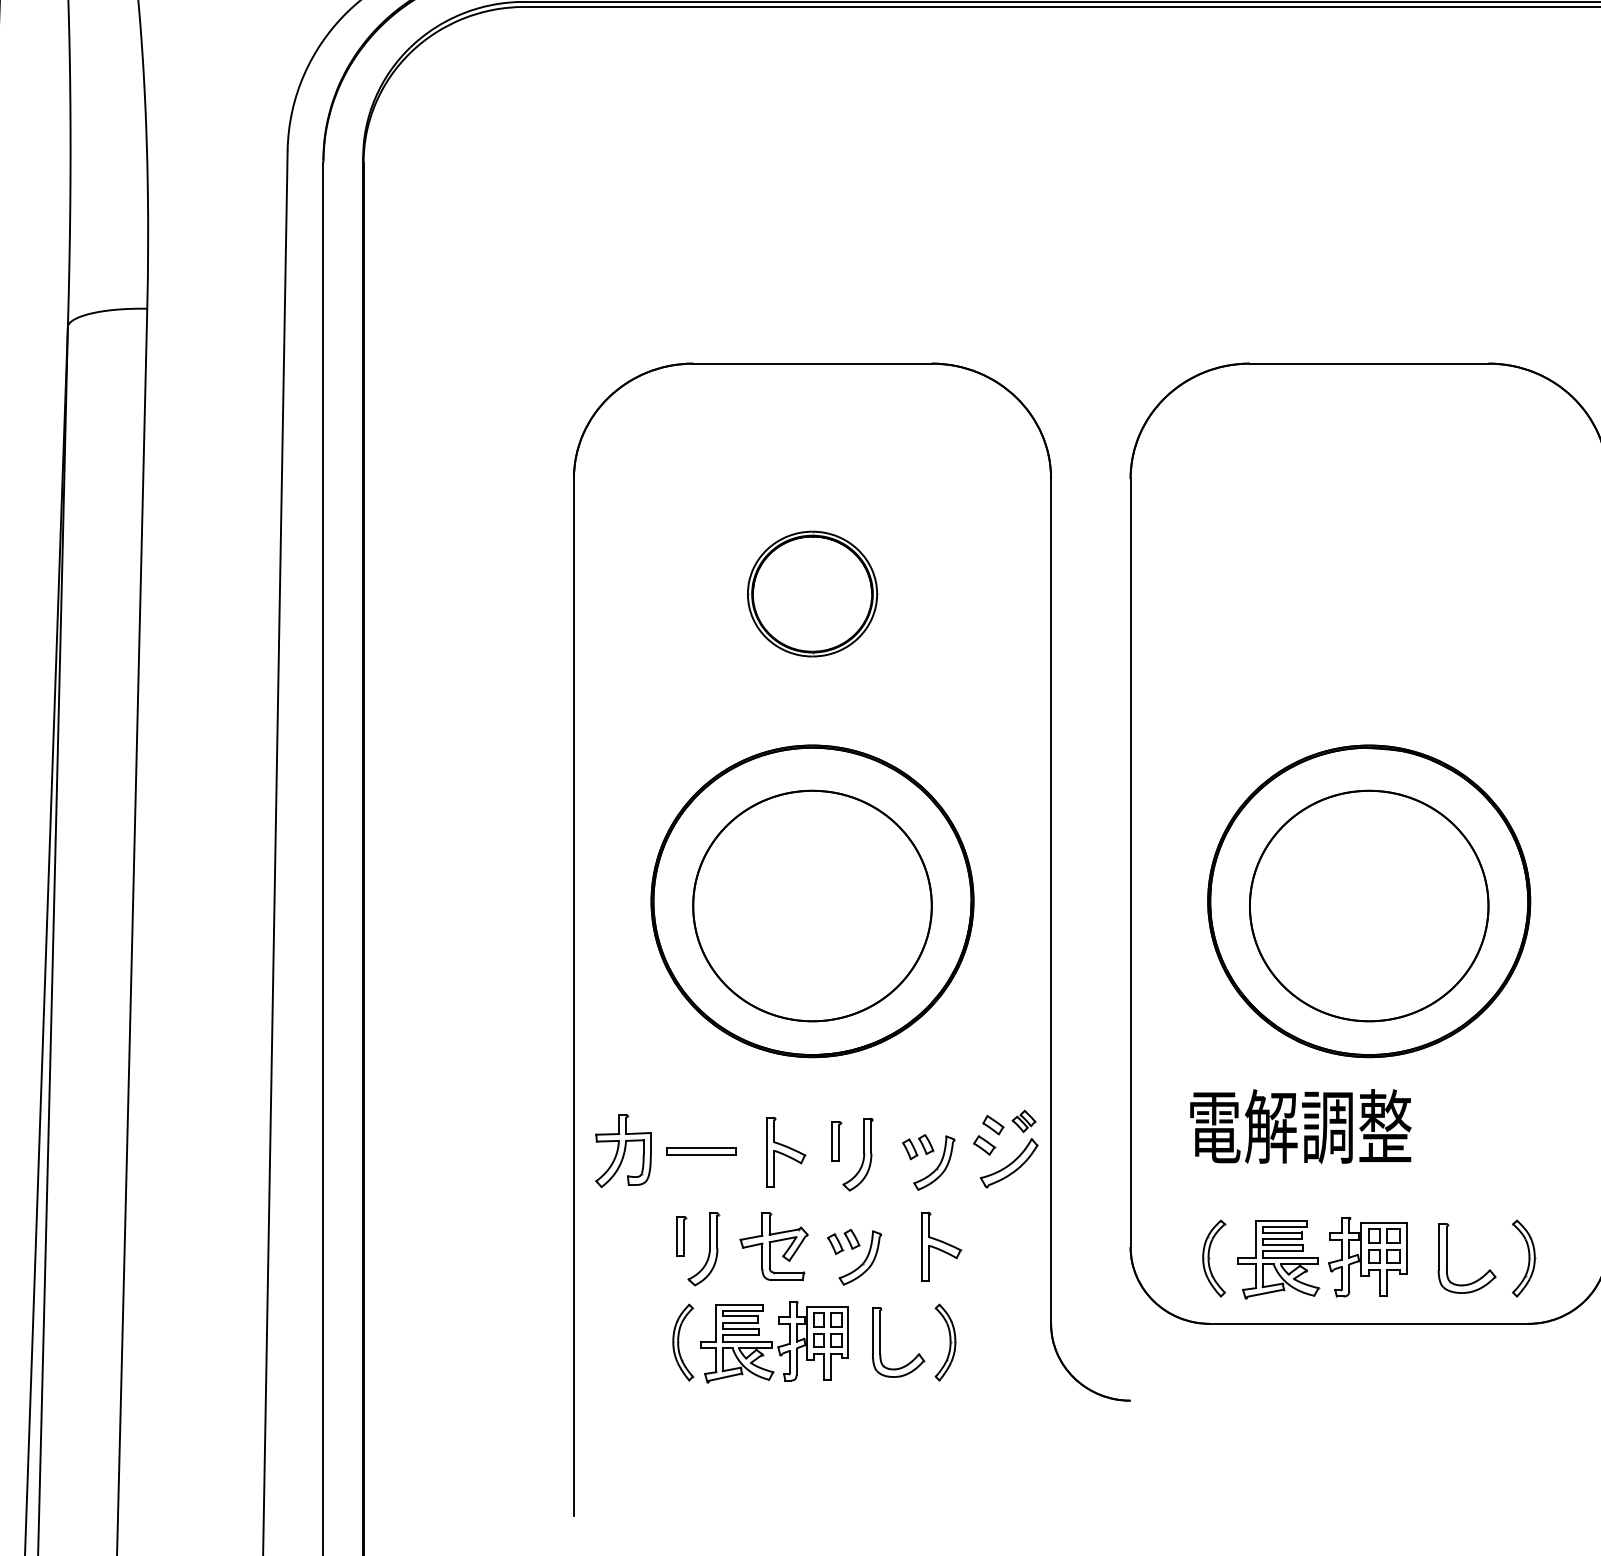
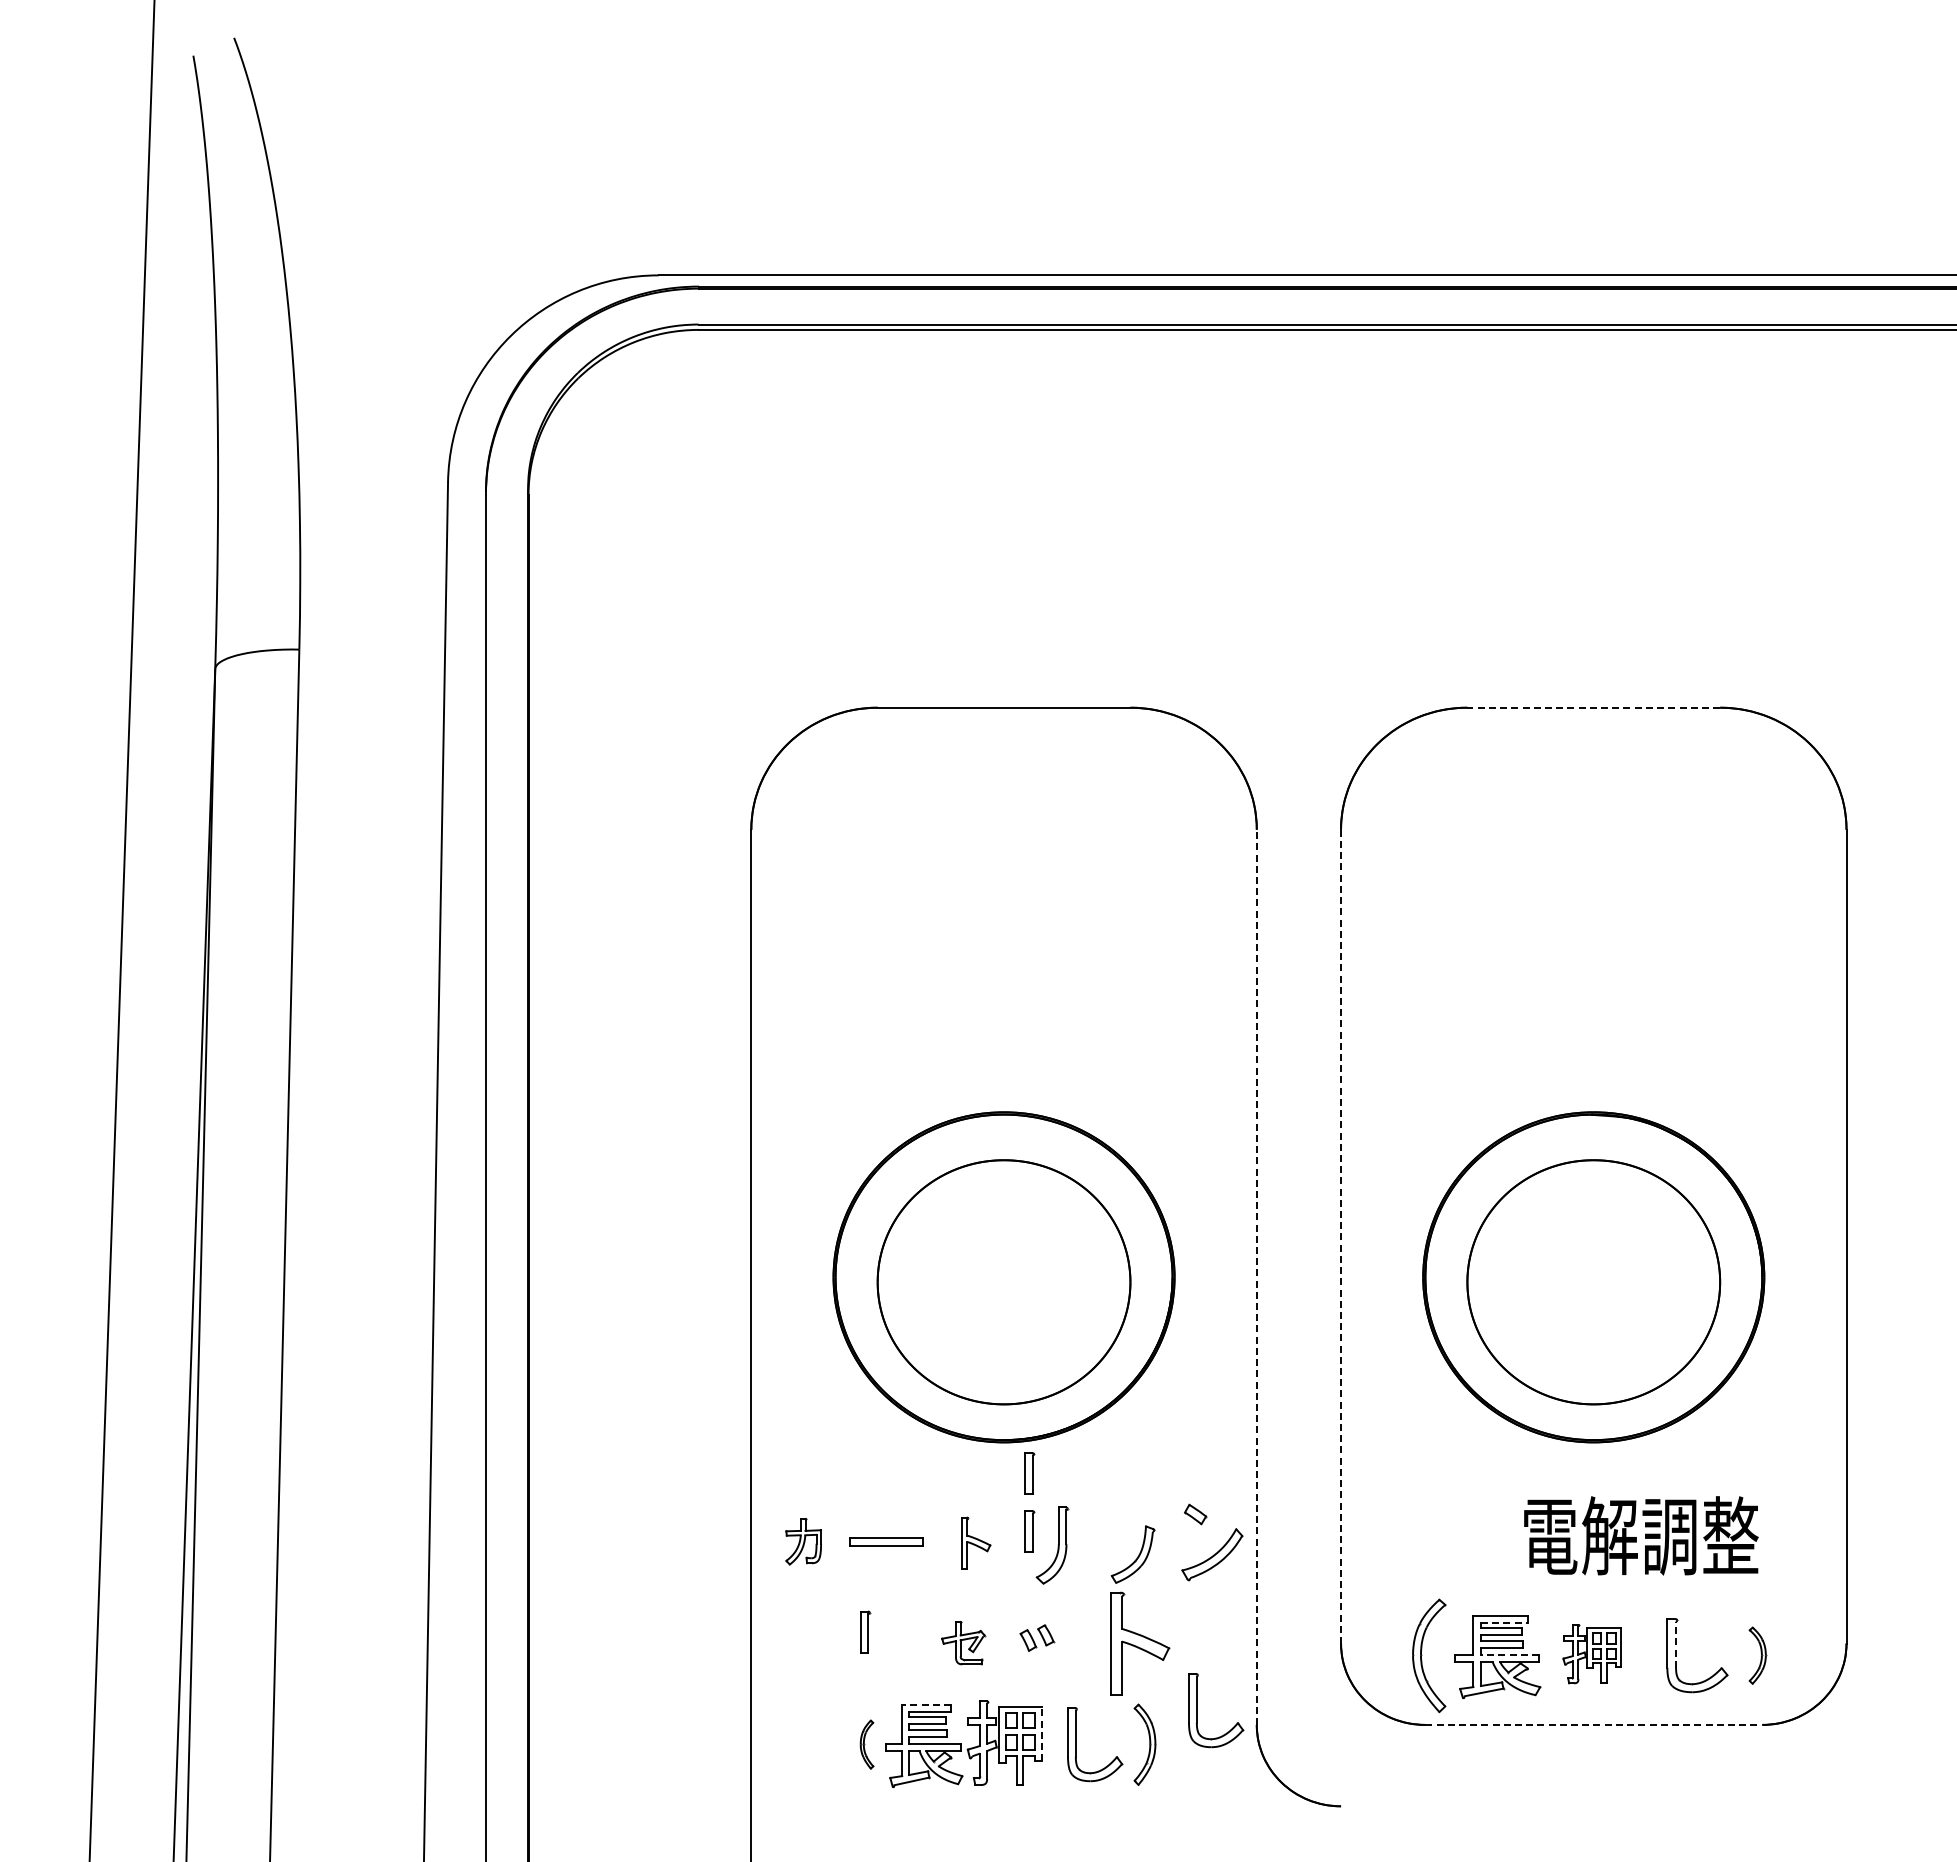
line: (1368, 363) -> (1593, 707), solid -> dashed
part: (812, 593) -> (1004, 951), removed
line: (1131, 862) -> (1341, 1236), solid -> dashed
line: (1050, 901) -> (1256, 1277), solid -> dashed
part: (836, 1086) -> (1029, 1473), added
part: (1024, 1121) -> (1228, 1510), removed
text: (1300, 1126) -> (1641, 1535), moved
part: (984, 1145) -> (1186, 1535), removed
part: (918, 1146) -> (1116, 1537), removed
part: (623, 1150) -> (803, 1541), size x0.6
part: (786, 1151) -> (976, 1542), size x0.7
line: (1284, 1227) -> (1504, 1622), solid -> dashed
part: (774, 1246) -> (963, 1642), size x0.6
part: (941, 1247) -> (1140, 1643), size x1.4
line: (1447, 1247) -> (1676, 1644), solid -> dashed
part: (703, 1249) -> (888, 1646), removed
part: (1367, 1256) -> (1591, 1653), size x0.7
part: (860, 1257) -> (1054, 1654), removed
part: (1214, 1258) -> (1429, 1655), size x1.4
line: (1289, 1258) -> (1509, 1655), solid -> dashed
part: (1523, 1258) -> (1757, 1655), size x0.7
line: (739, 1304) -> (926, 1704), solid -> dashed
part: (995, 1310) -> (1197, 1710), added
line: (1369, 1323) -> (1594, 1724), solid -> dashed
line: (847, 1331) -> (1041, 1733), solid -> dashed
part: (682, 1342) -> (866, 1744), size x0.6

